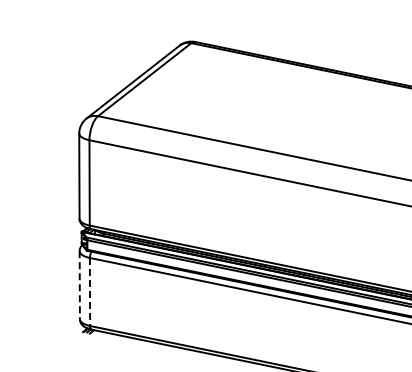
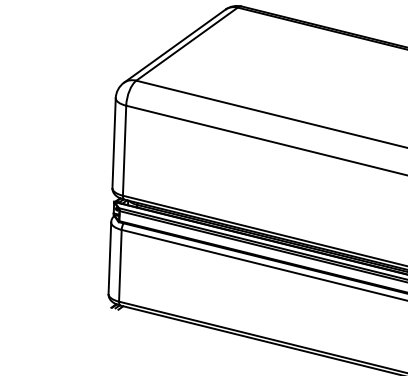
line: (79, 285) -> (109, 258), dashed -> solid
line: (90, 292) -> (120, 266), dashed -> solid

